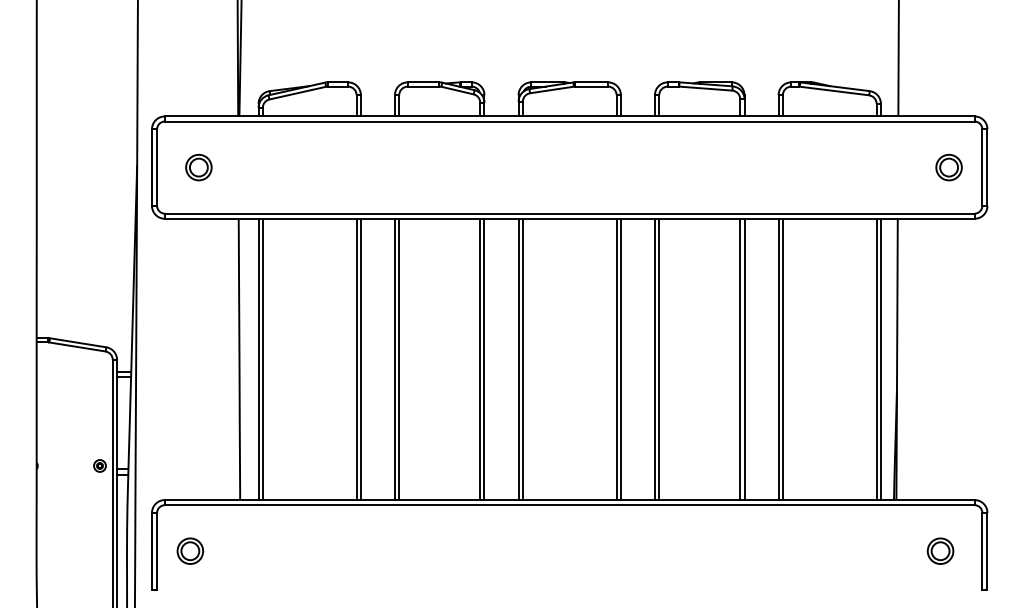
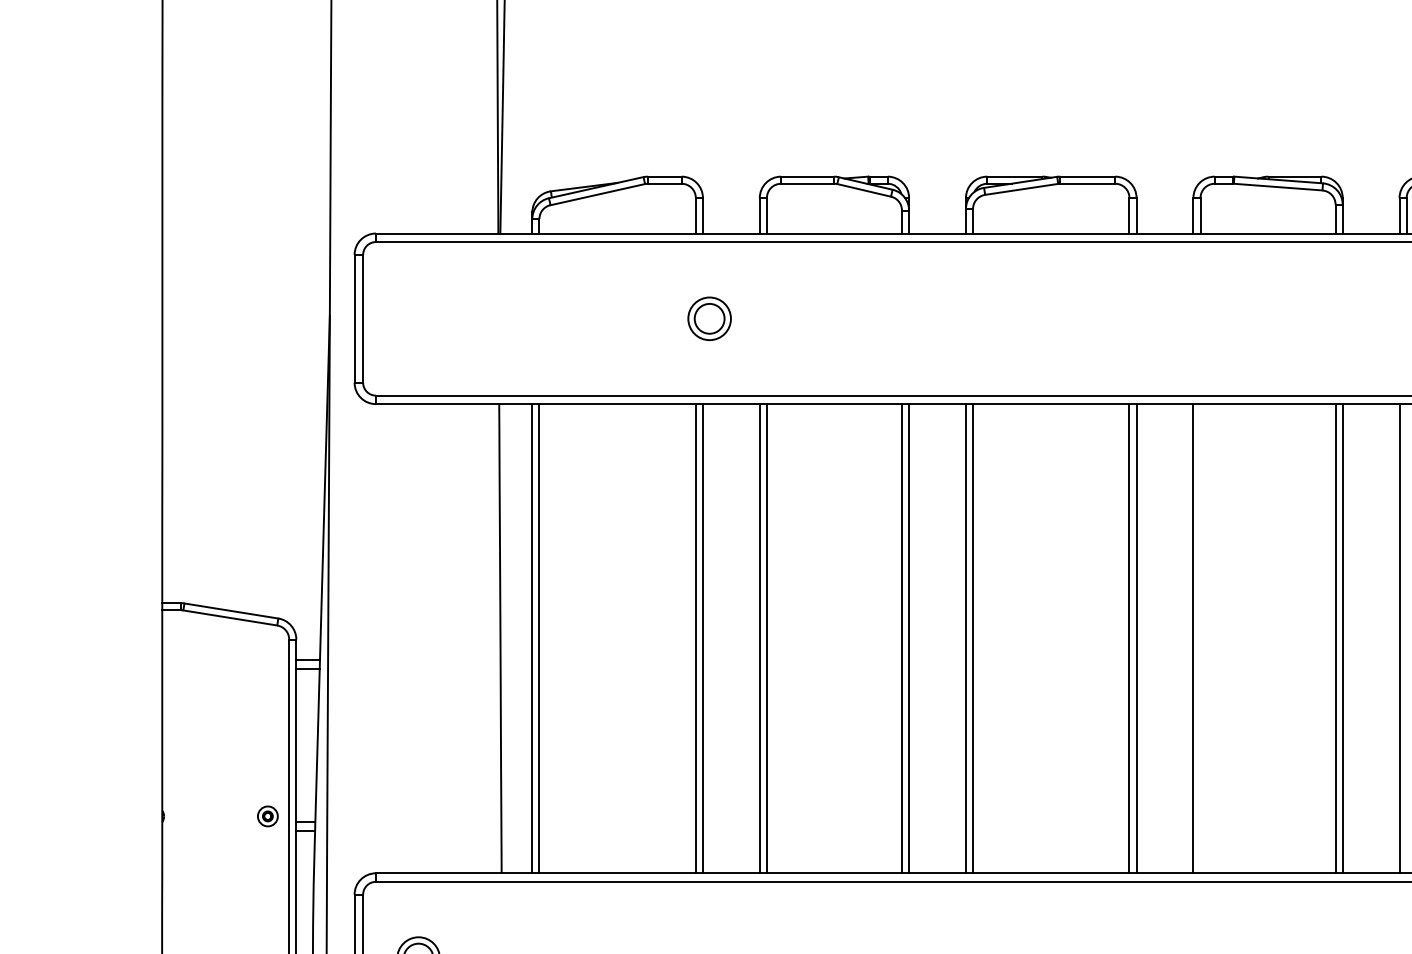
part: (198, 167) -> (708, 318), moved
line: (659, 359) -> (1200, 638), removed
line: (782, 359) -> (1406, 638), removed

